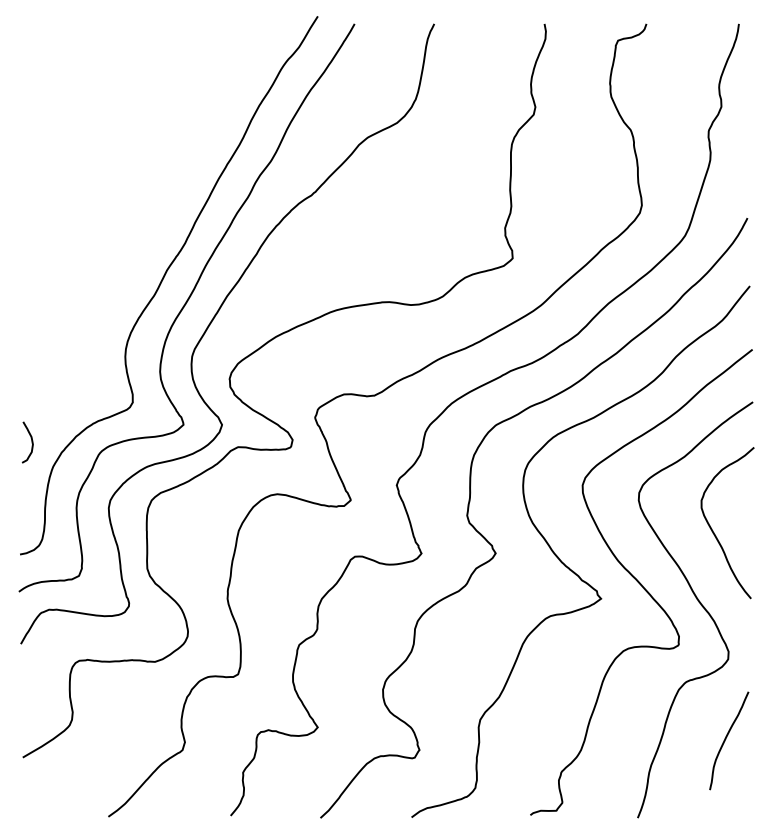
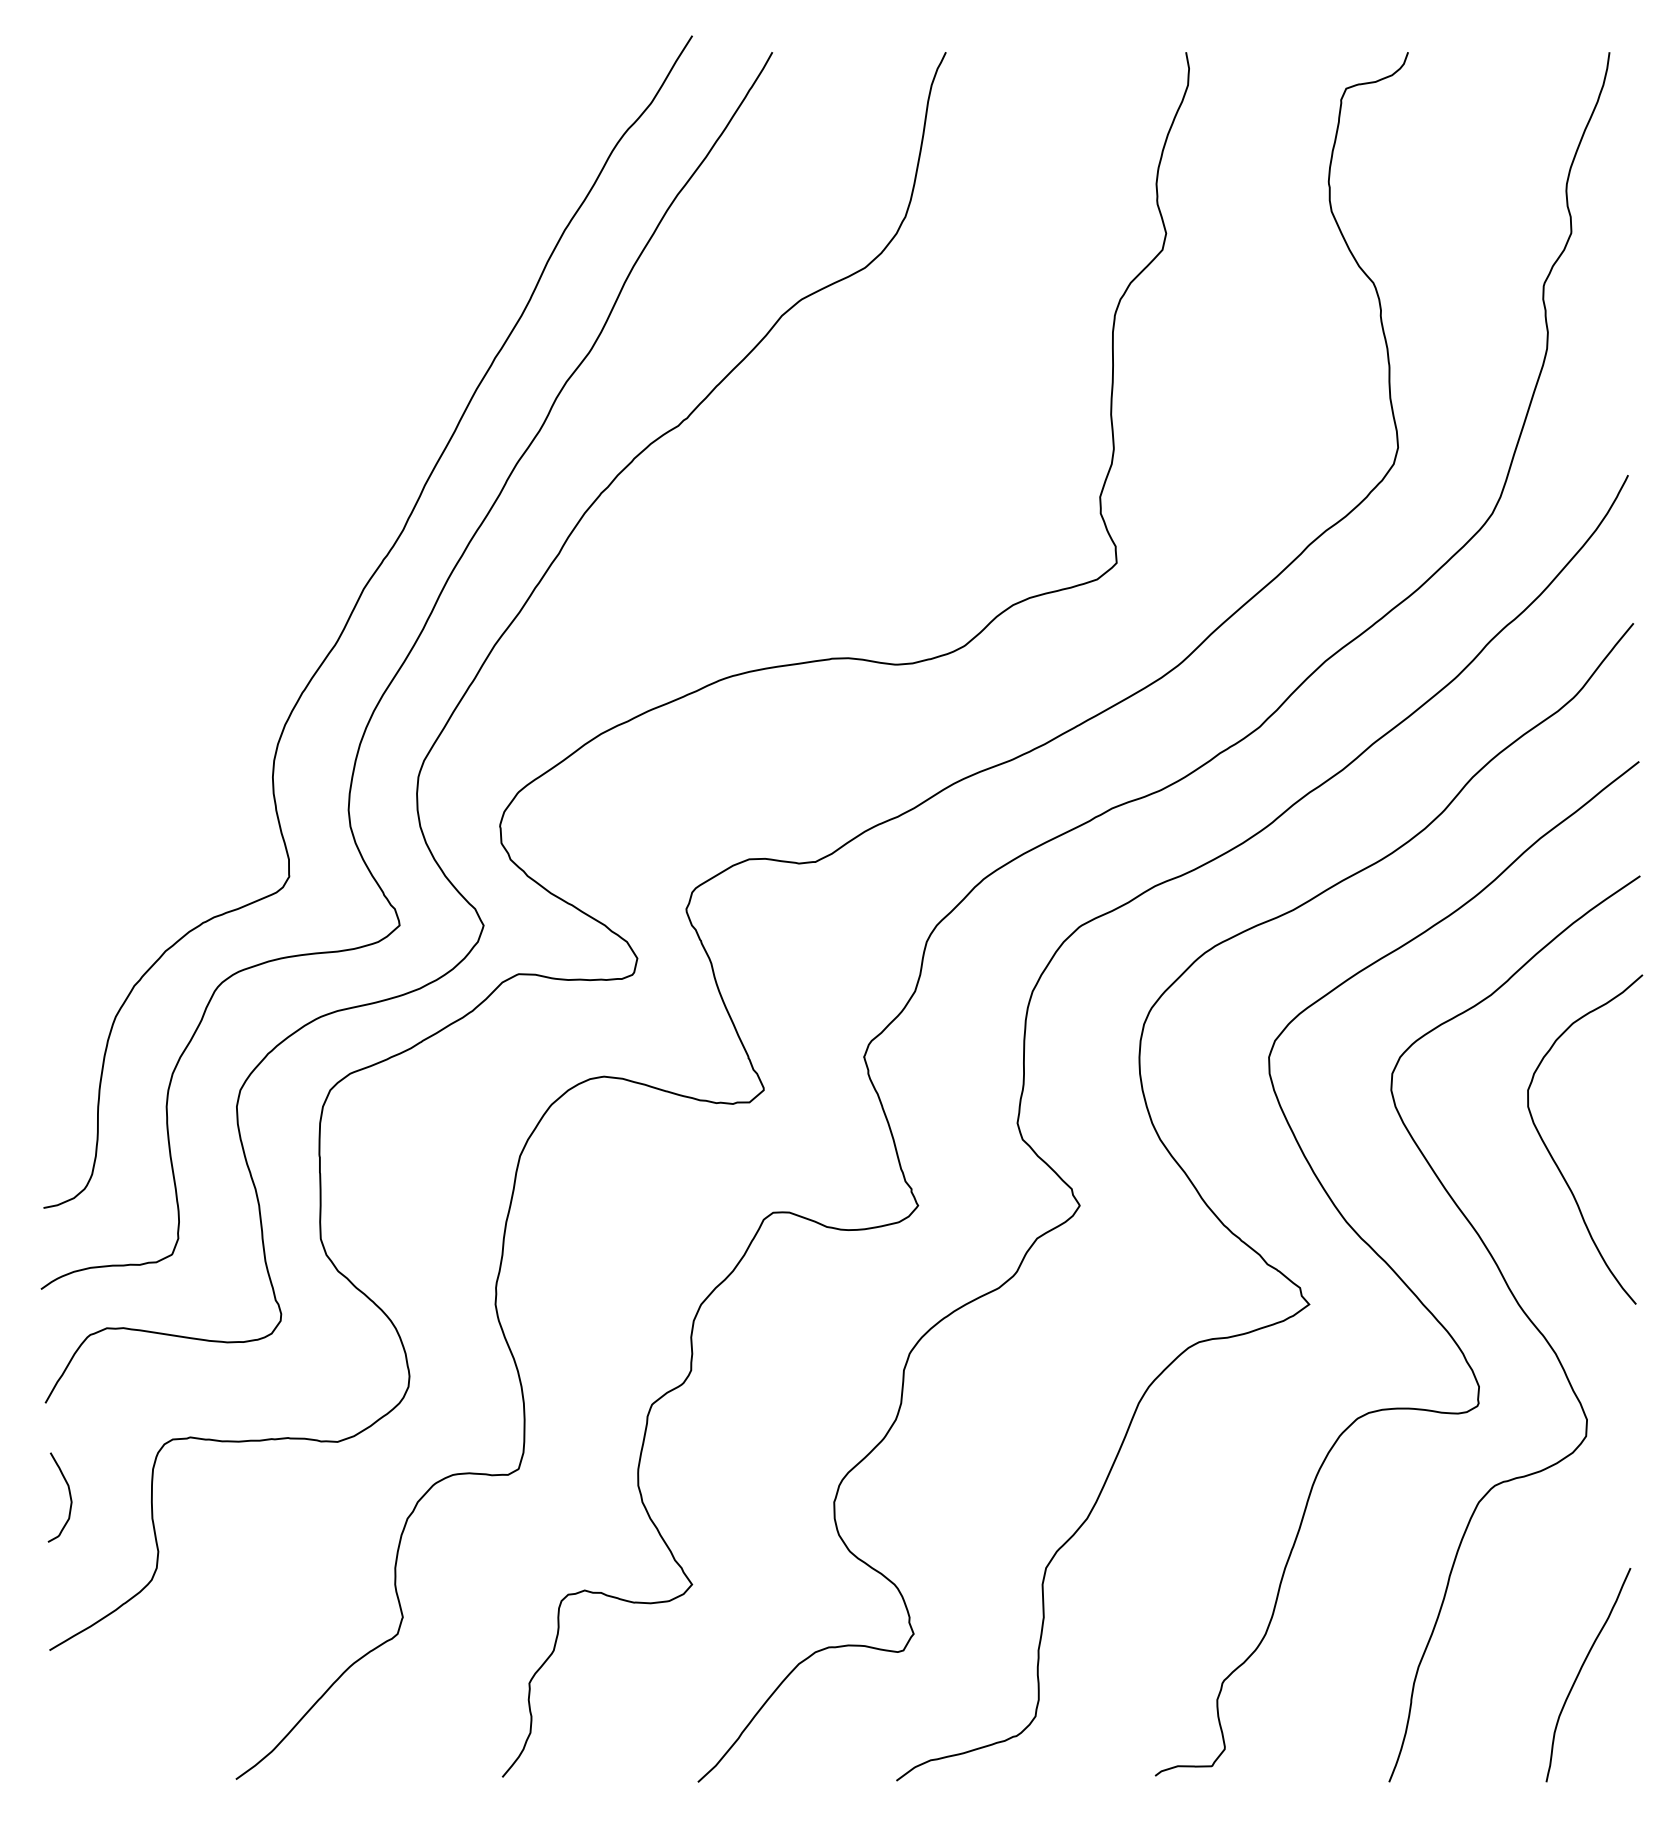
curve: (31, 442) -> (68, 1497), moved
curve: (726, 739) -> (1582, 1671), moved

